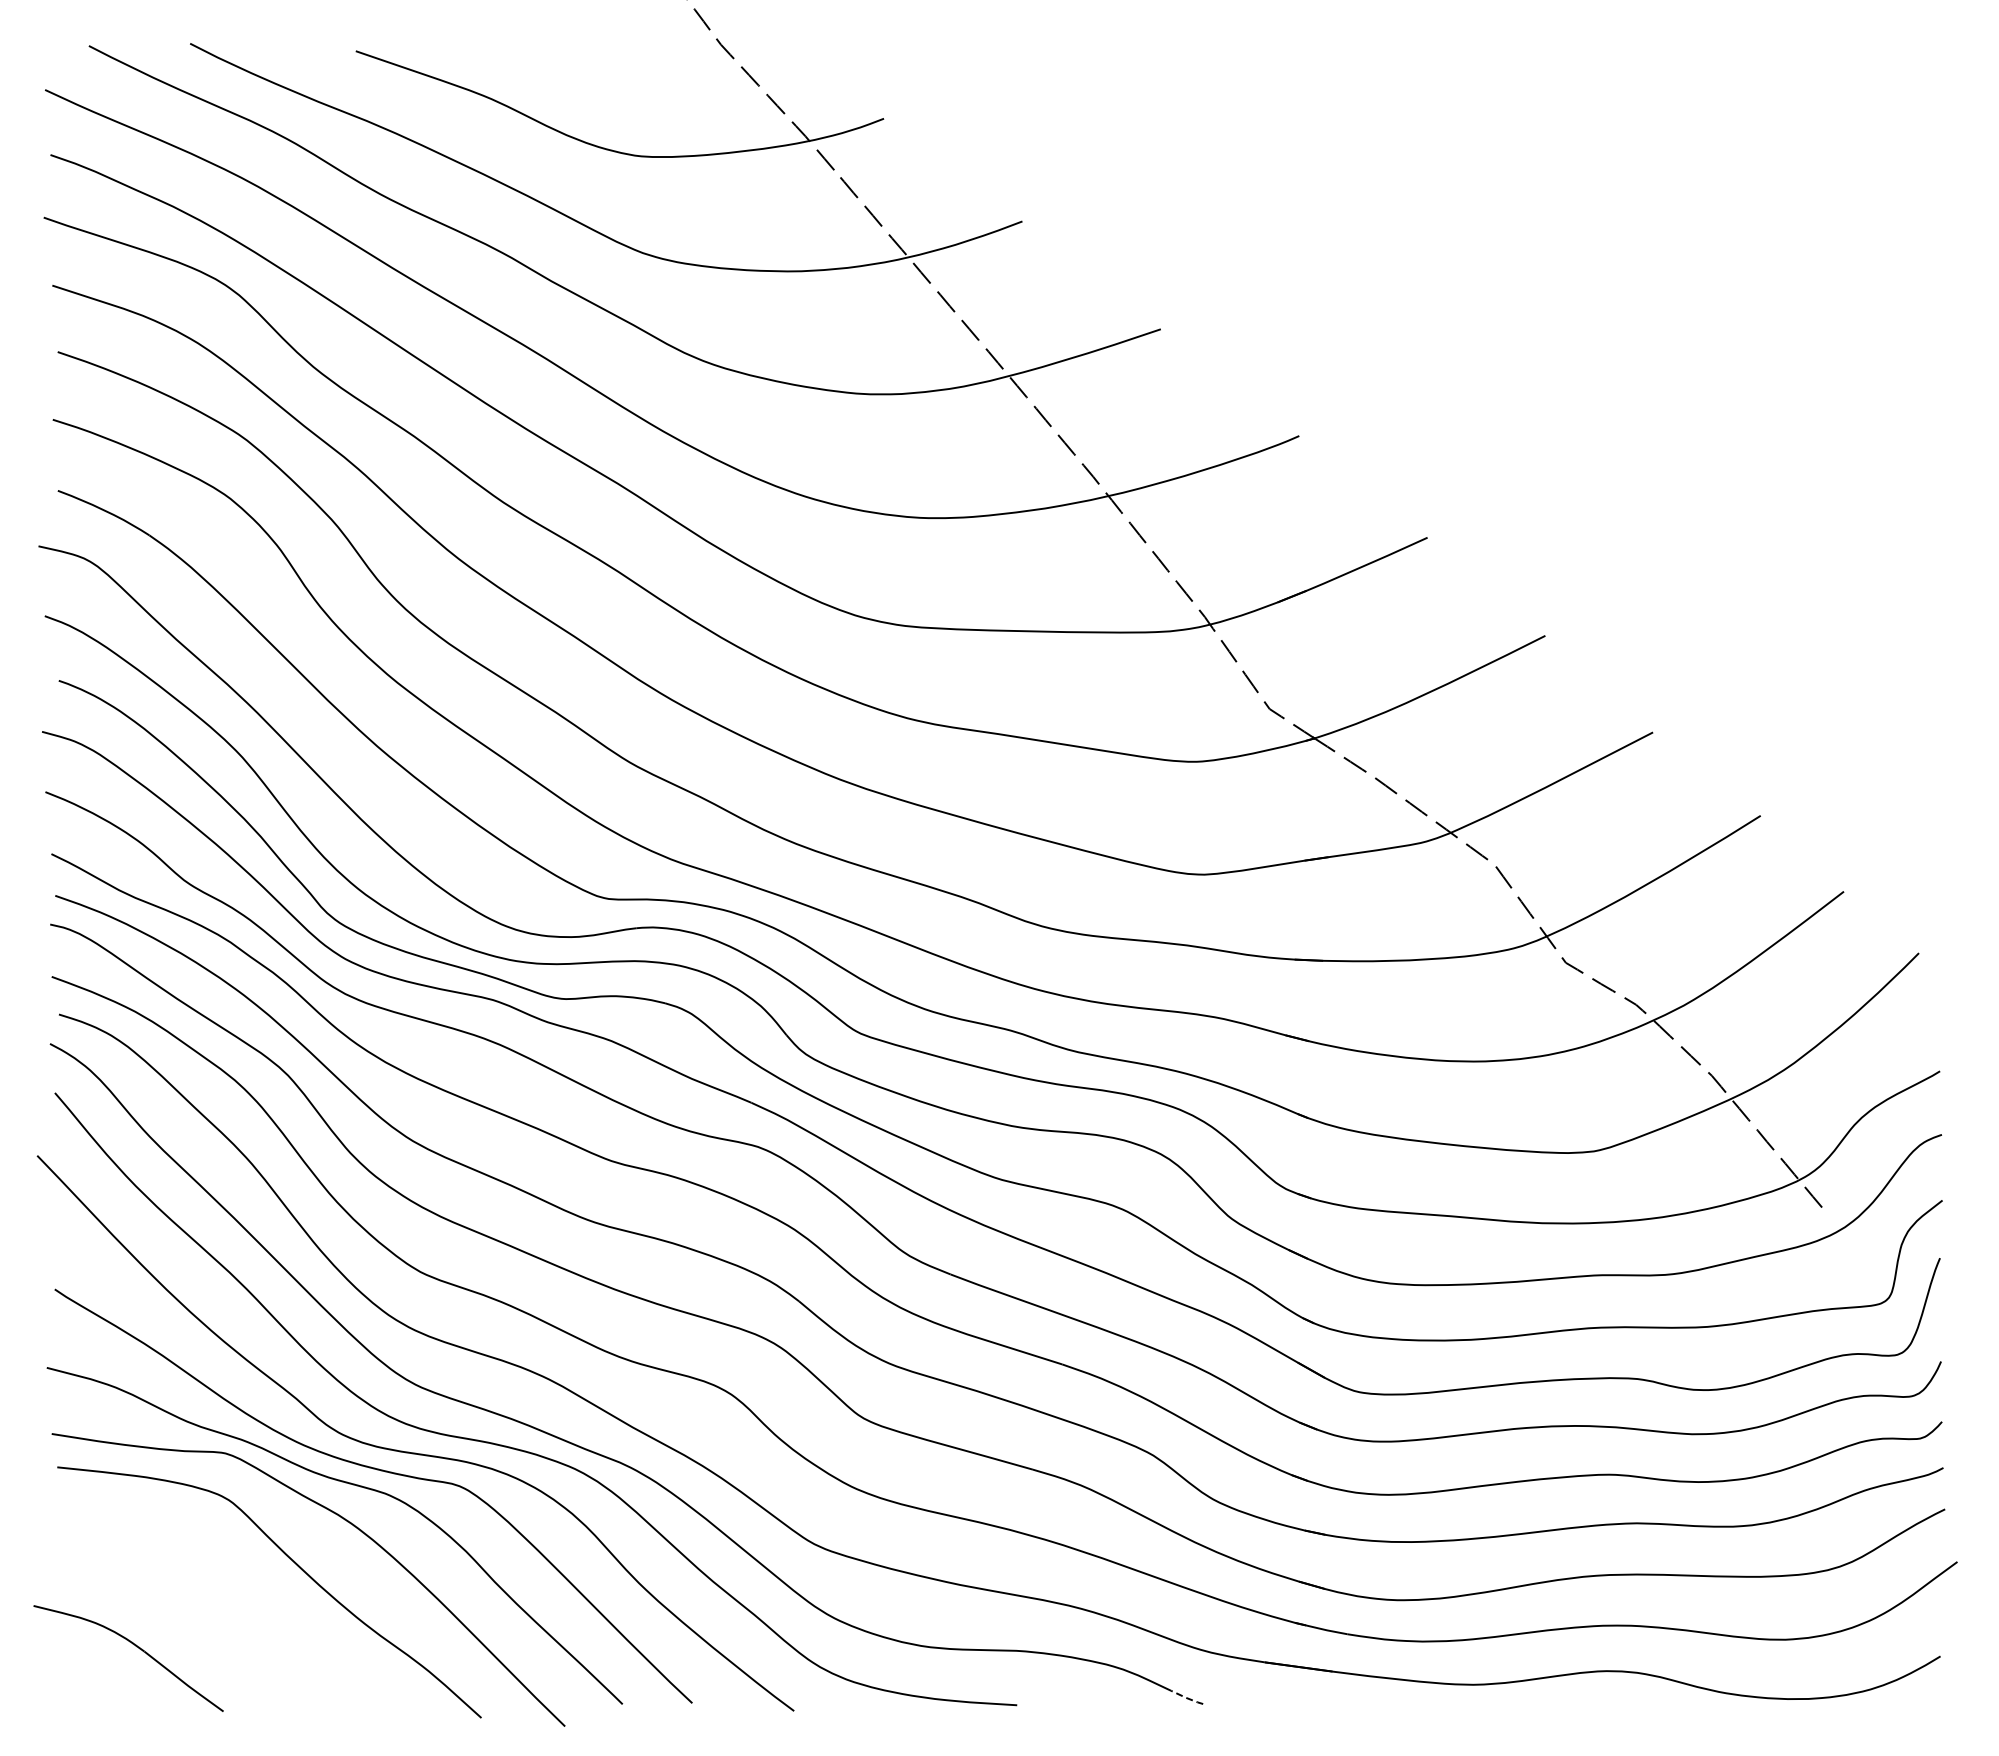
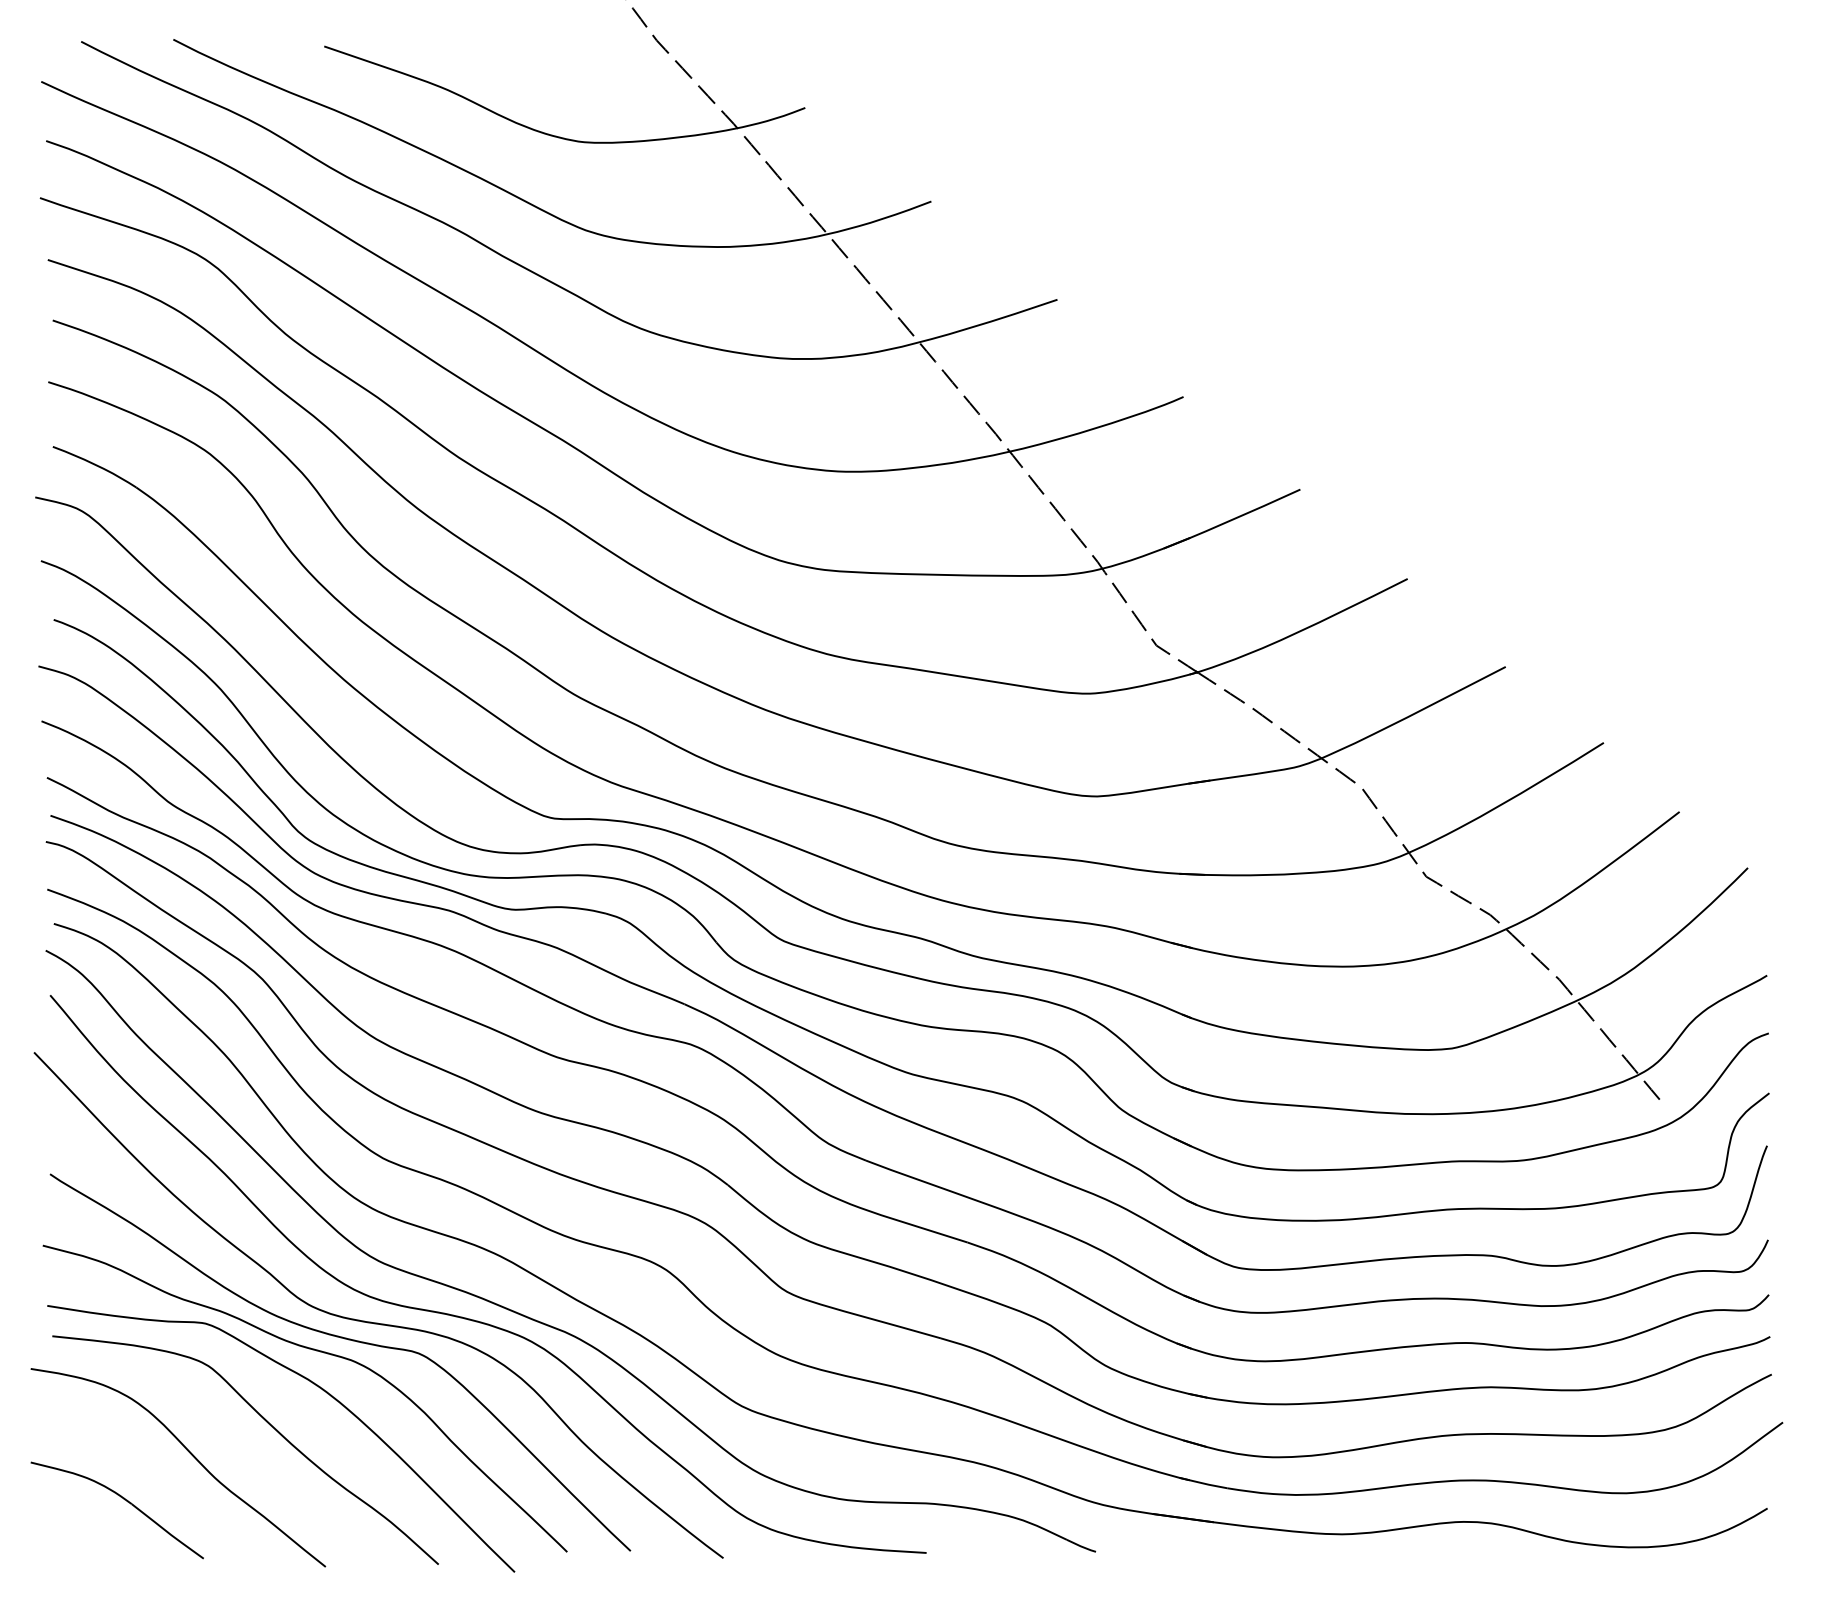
curve: (209, 1597) -> (190, 1454), added
line: (1187, 1698) -> (1081, 1546), dashed -> solid

